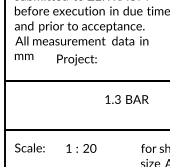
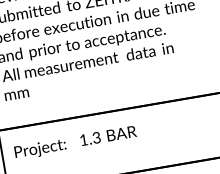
text: (76, 59) -> (39, 148), moved
text: (126, 99) -> (107, 135), moved

